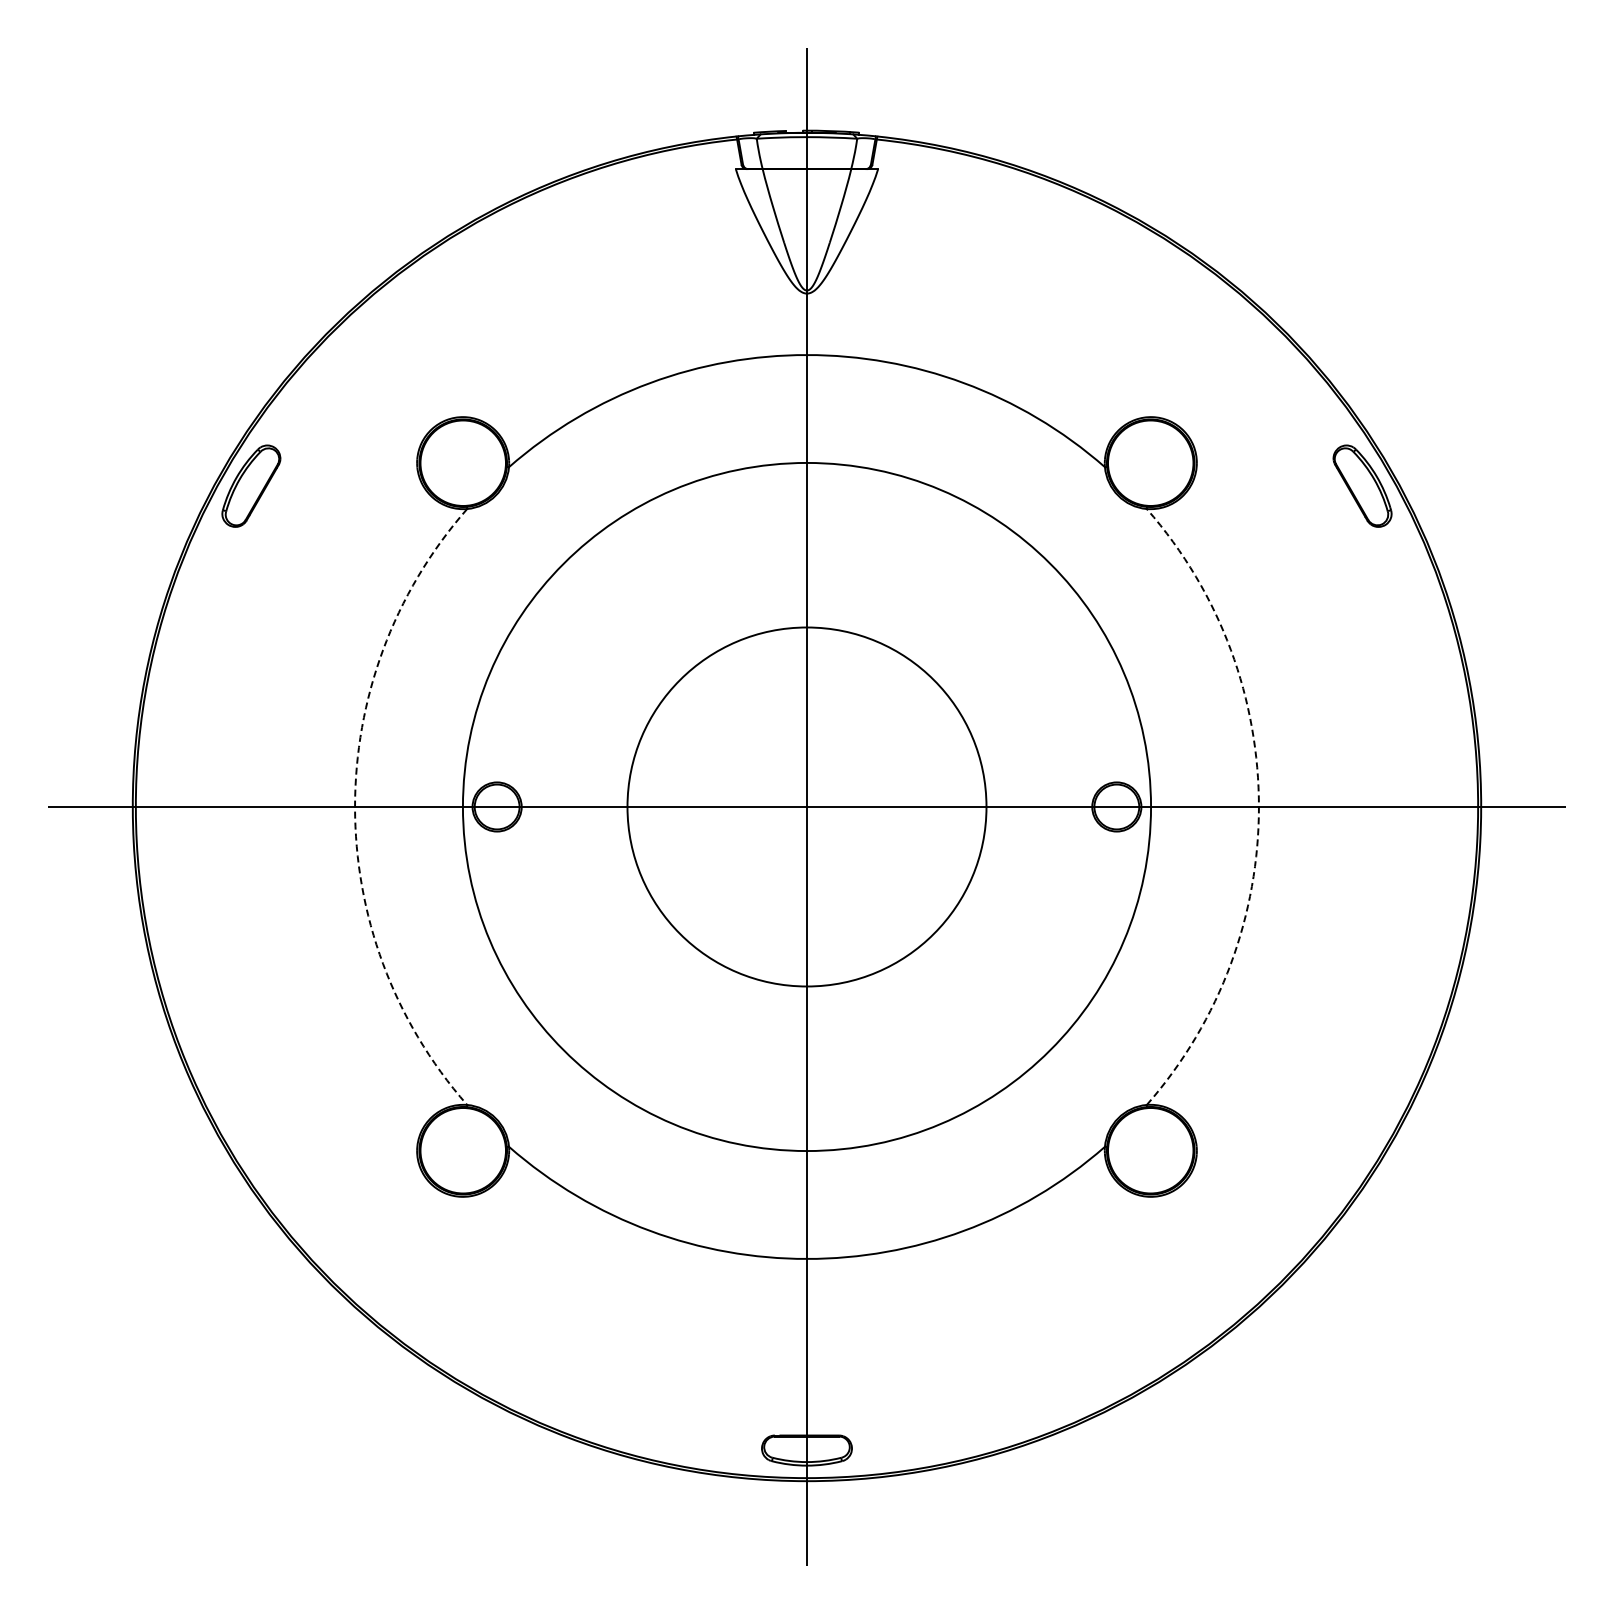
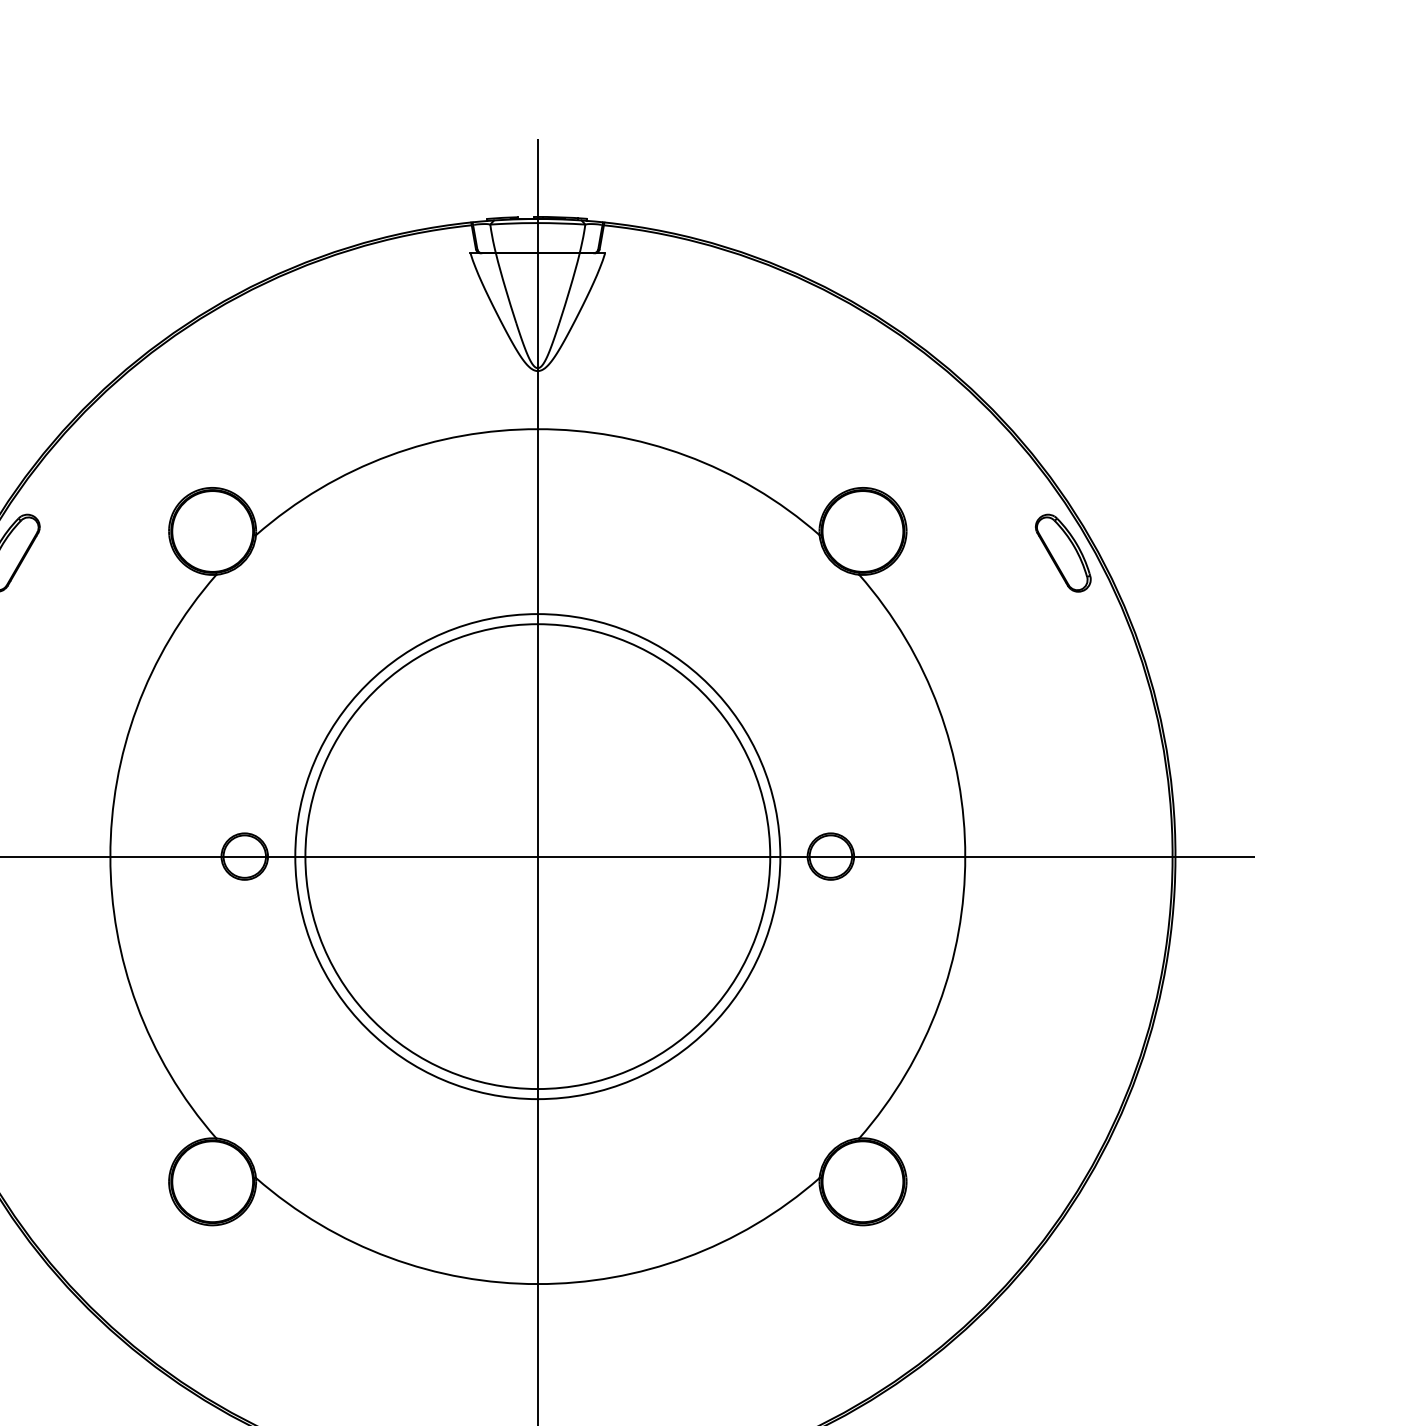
circle: (806, 806) -> (537, 856), size x0.71
circle: (806, 806) -> (537, 856), size x1.43
arc: (355, 807) -> (110, 857), dashed -> solid
arc: (1258, 807) -> (964, 857), dashed -> solid

